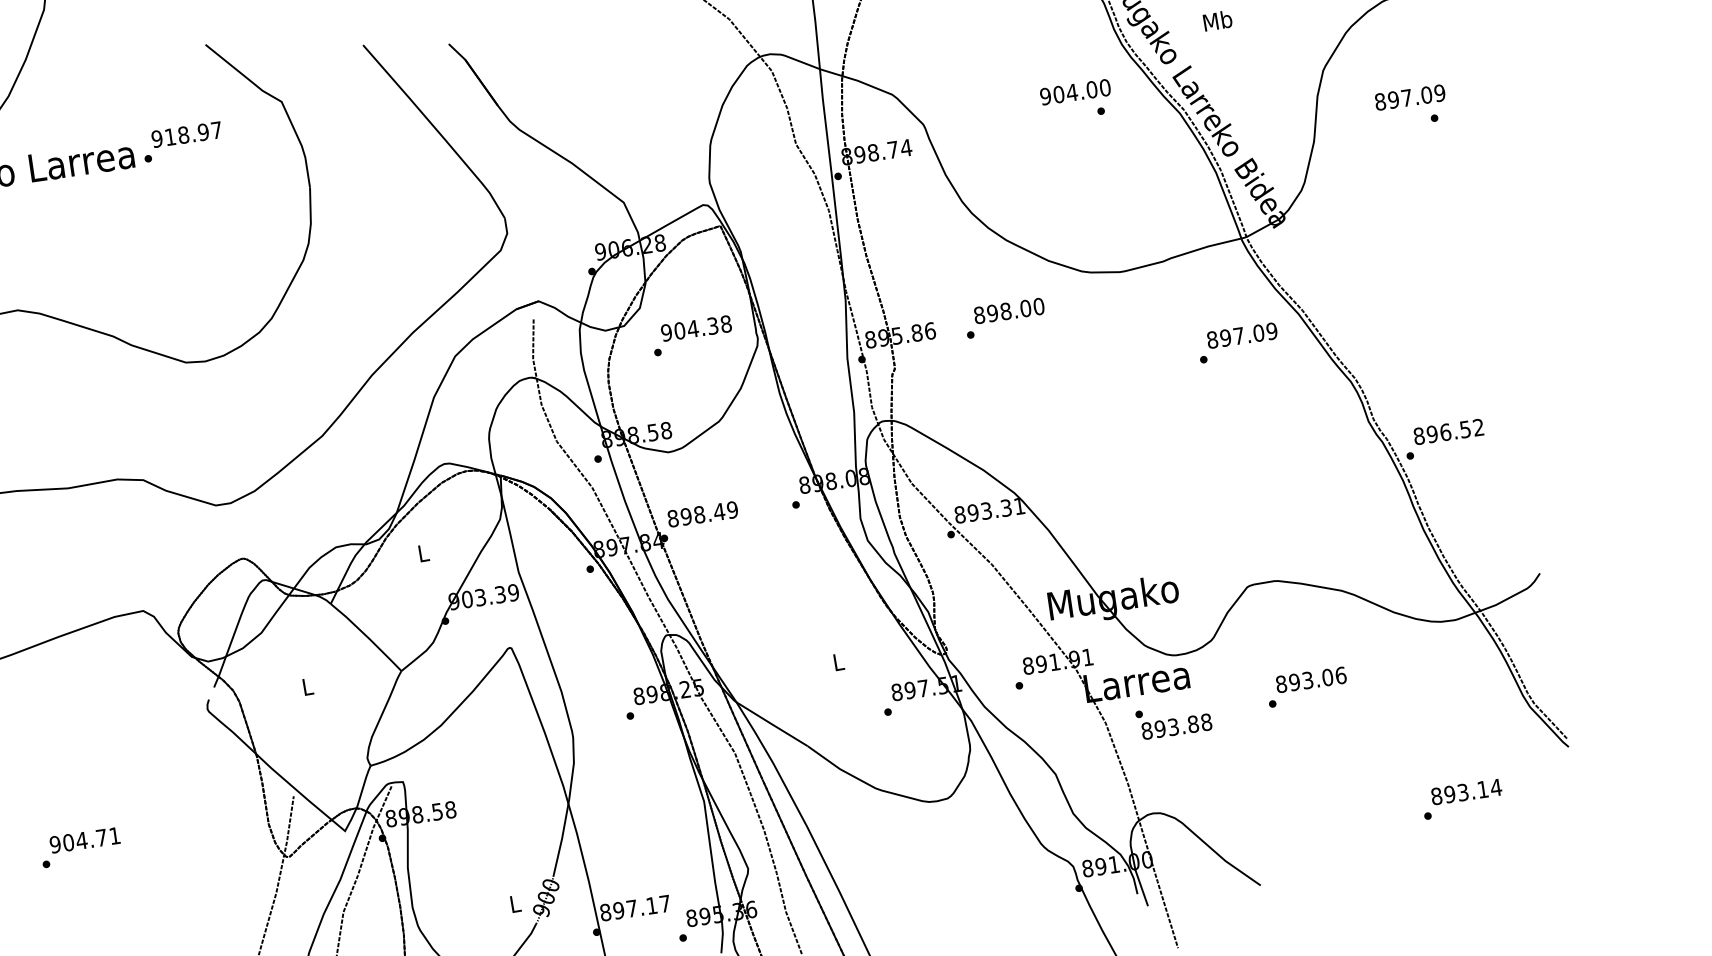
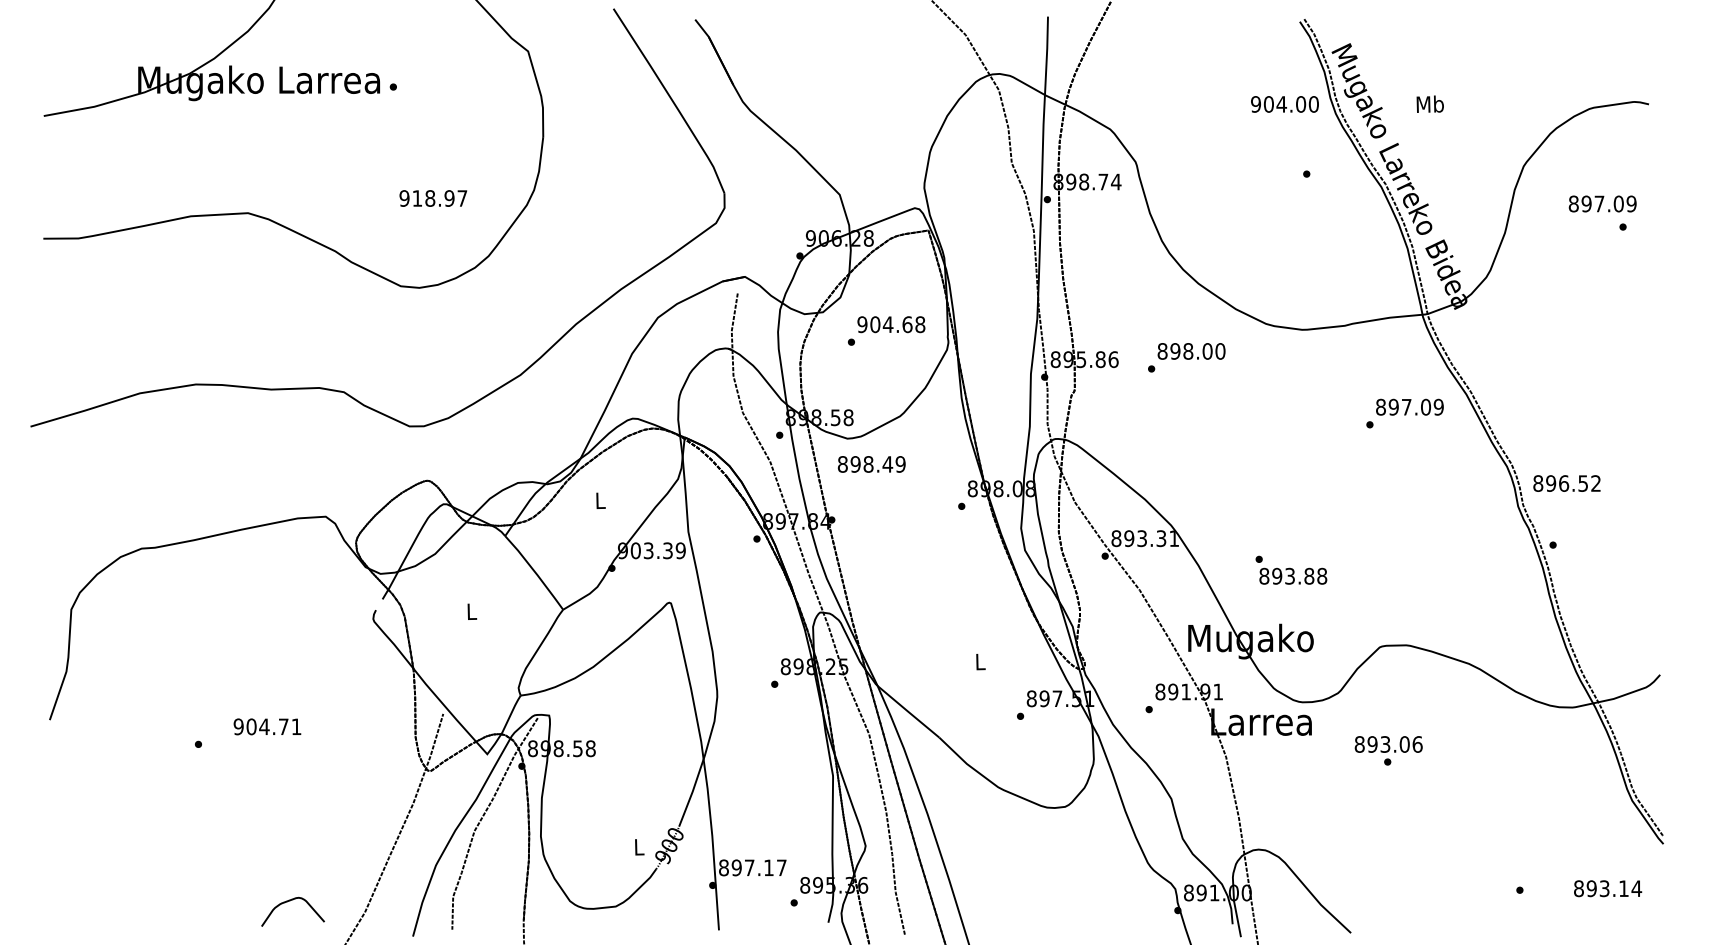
text: (1075, 92) -> (1284, 104), moved
text: (186, 134) -> (433, 198), moved
text: (712, 325) -> (907, 324), 904.38 -> 904.68
text: (1448, 431) -> (1566, 483), moved
text: (702, 514) -> (871, 464), moved
text: (1311, 679) -> (1388, 744), moved
text: (1173, 719) -> (1291, 569), moved
text: (1467, 791) -> (1608, 888), moved
text: (84, 839) -> (267, 726), moved

